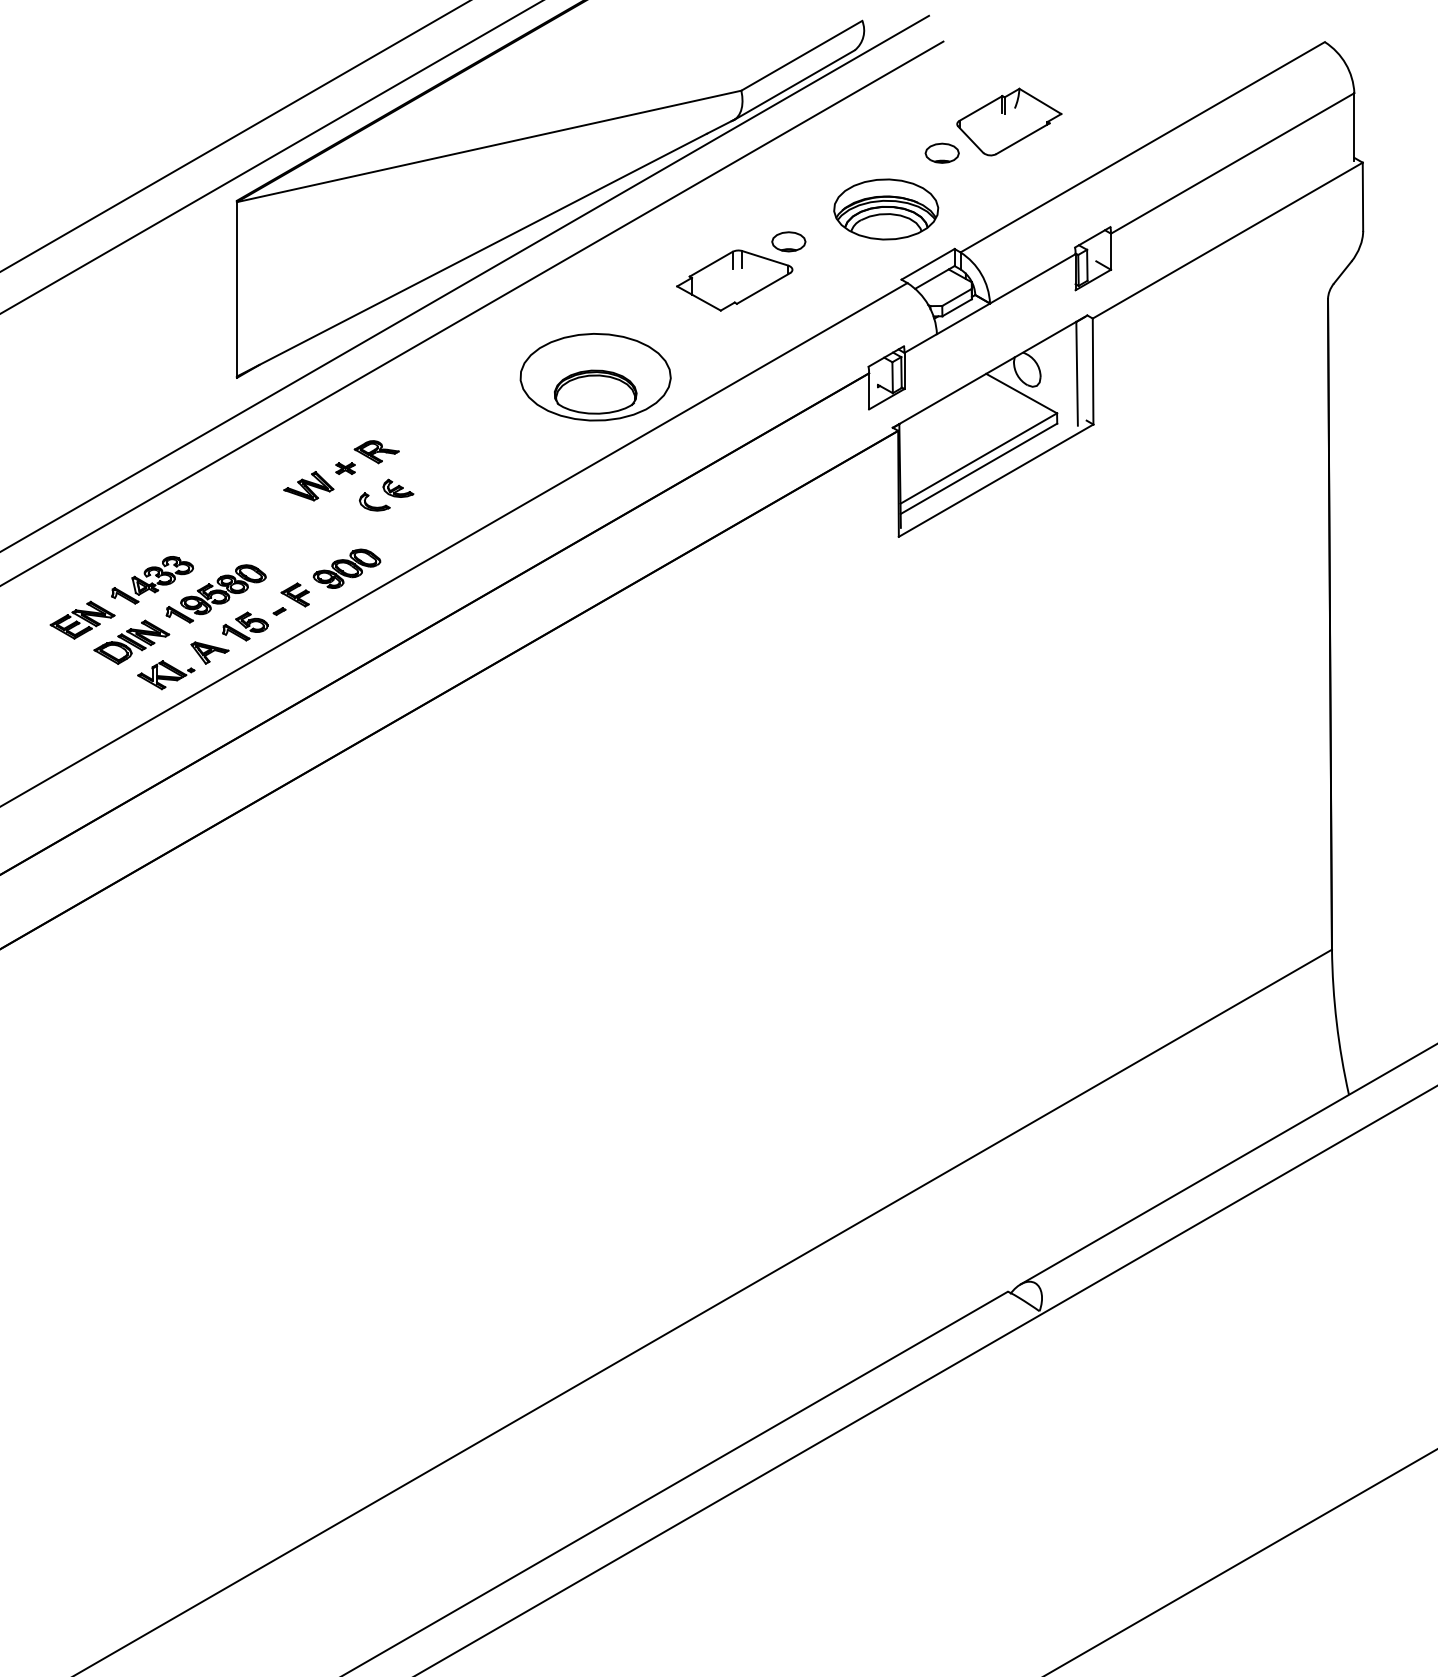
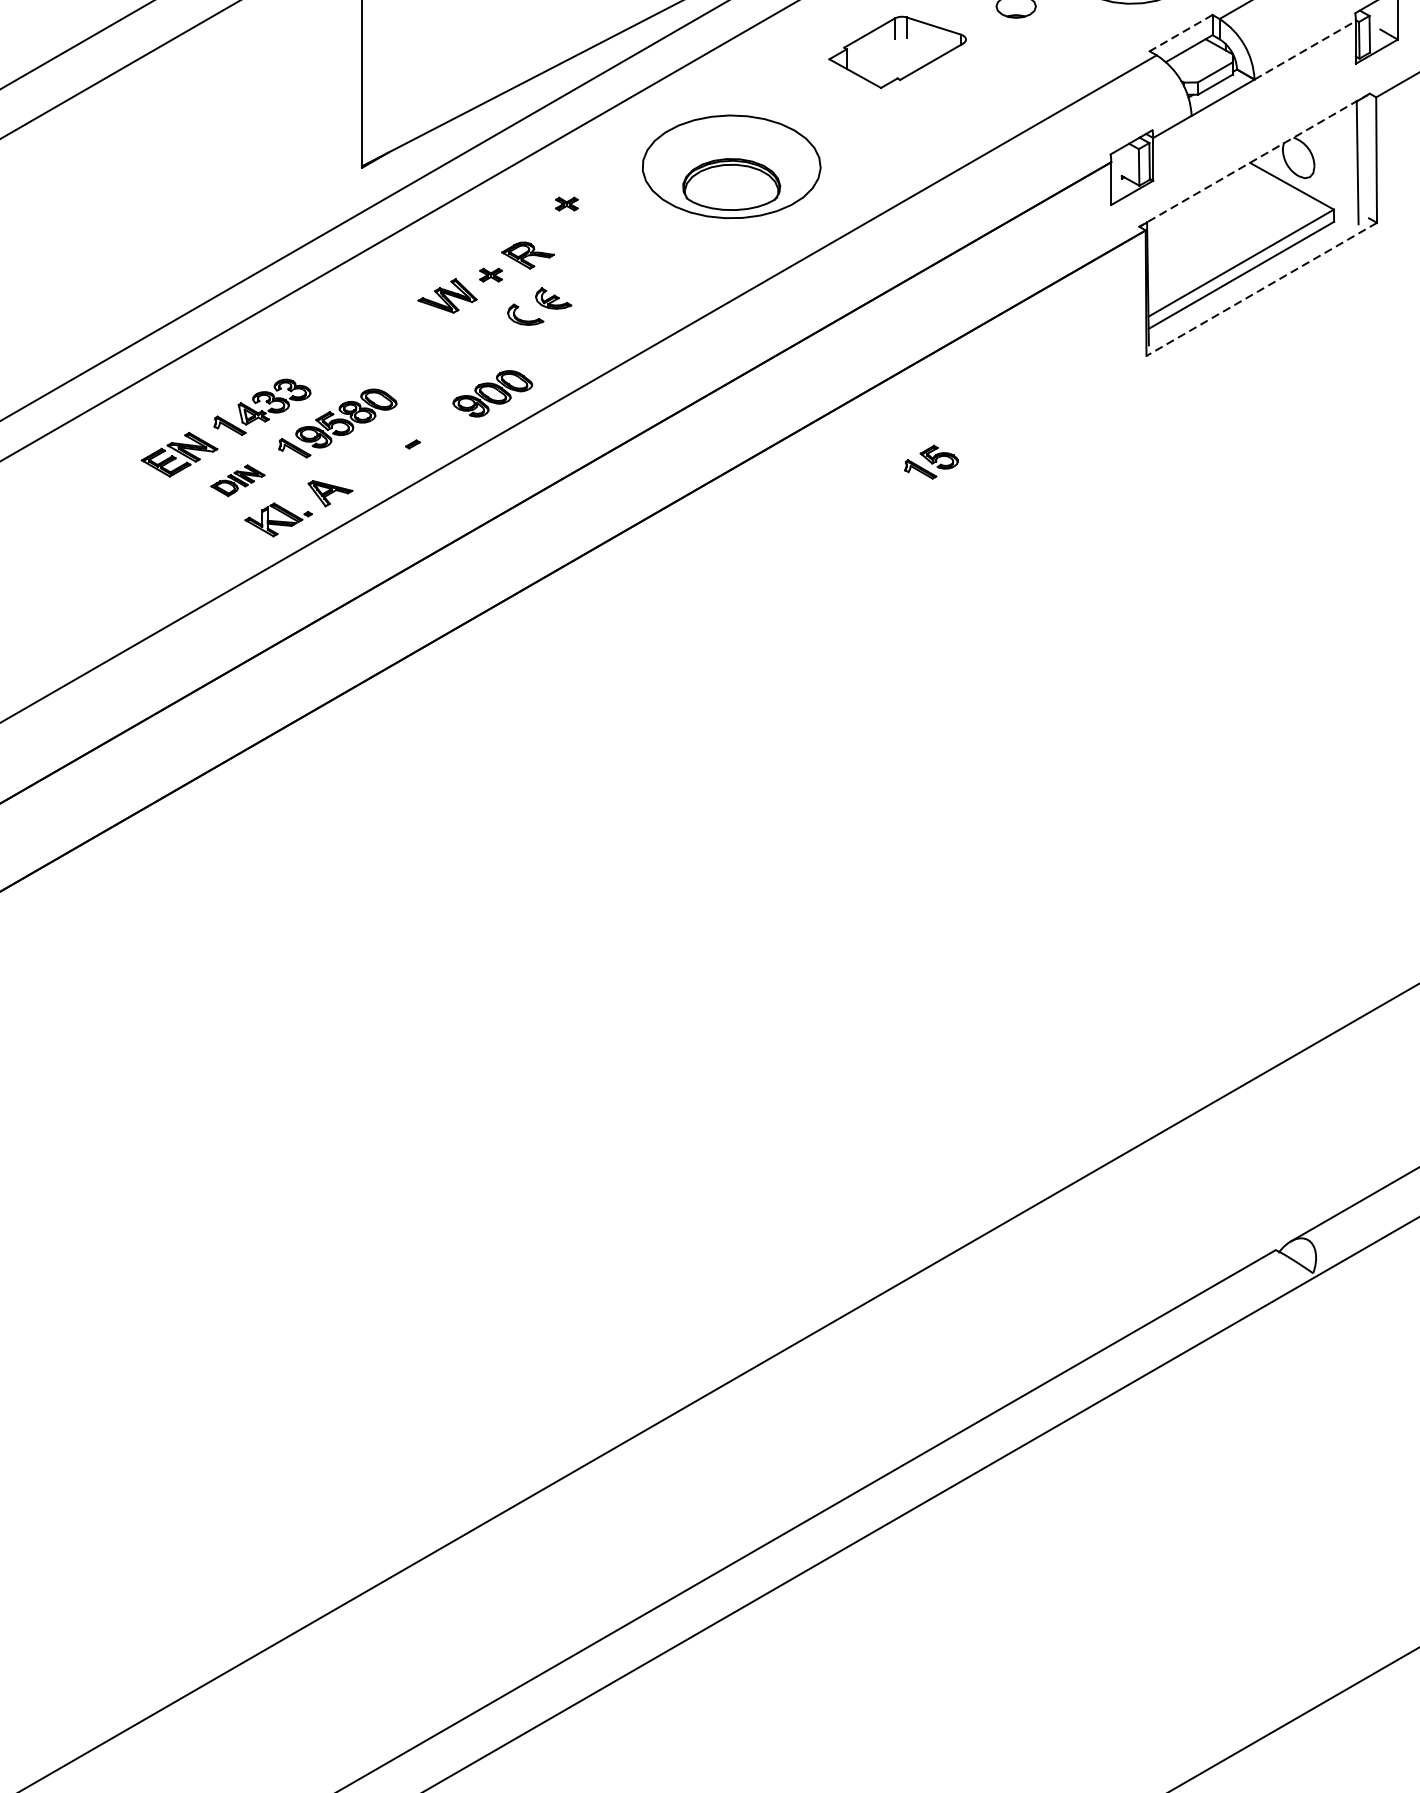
line: (928, 264) -> (1181, 33), solid -> dashed
line: (1033, 278) -> (1305, 49), solid -> dashed
part: (734, 280) -> (897, 52), moved
line: (989, 371) -> (1253, 160), solid -> dashed
part: (595, 377) -> (731, 167), moved
part: (409, 408) -> (566, 203), added
line: (995, 480) -> (1260, 289), solid -> dashed
part: (294, 594) -> (430, 424), removed
part: (245, 626) -> (931, 462), moved
part: (131, 641) -> (237, 479), size x0.6

